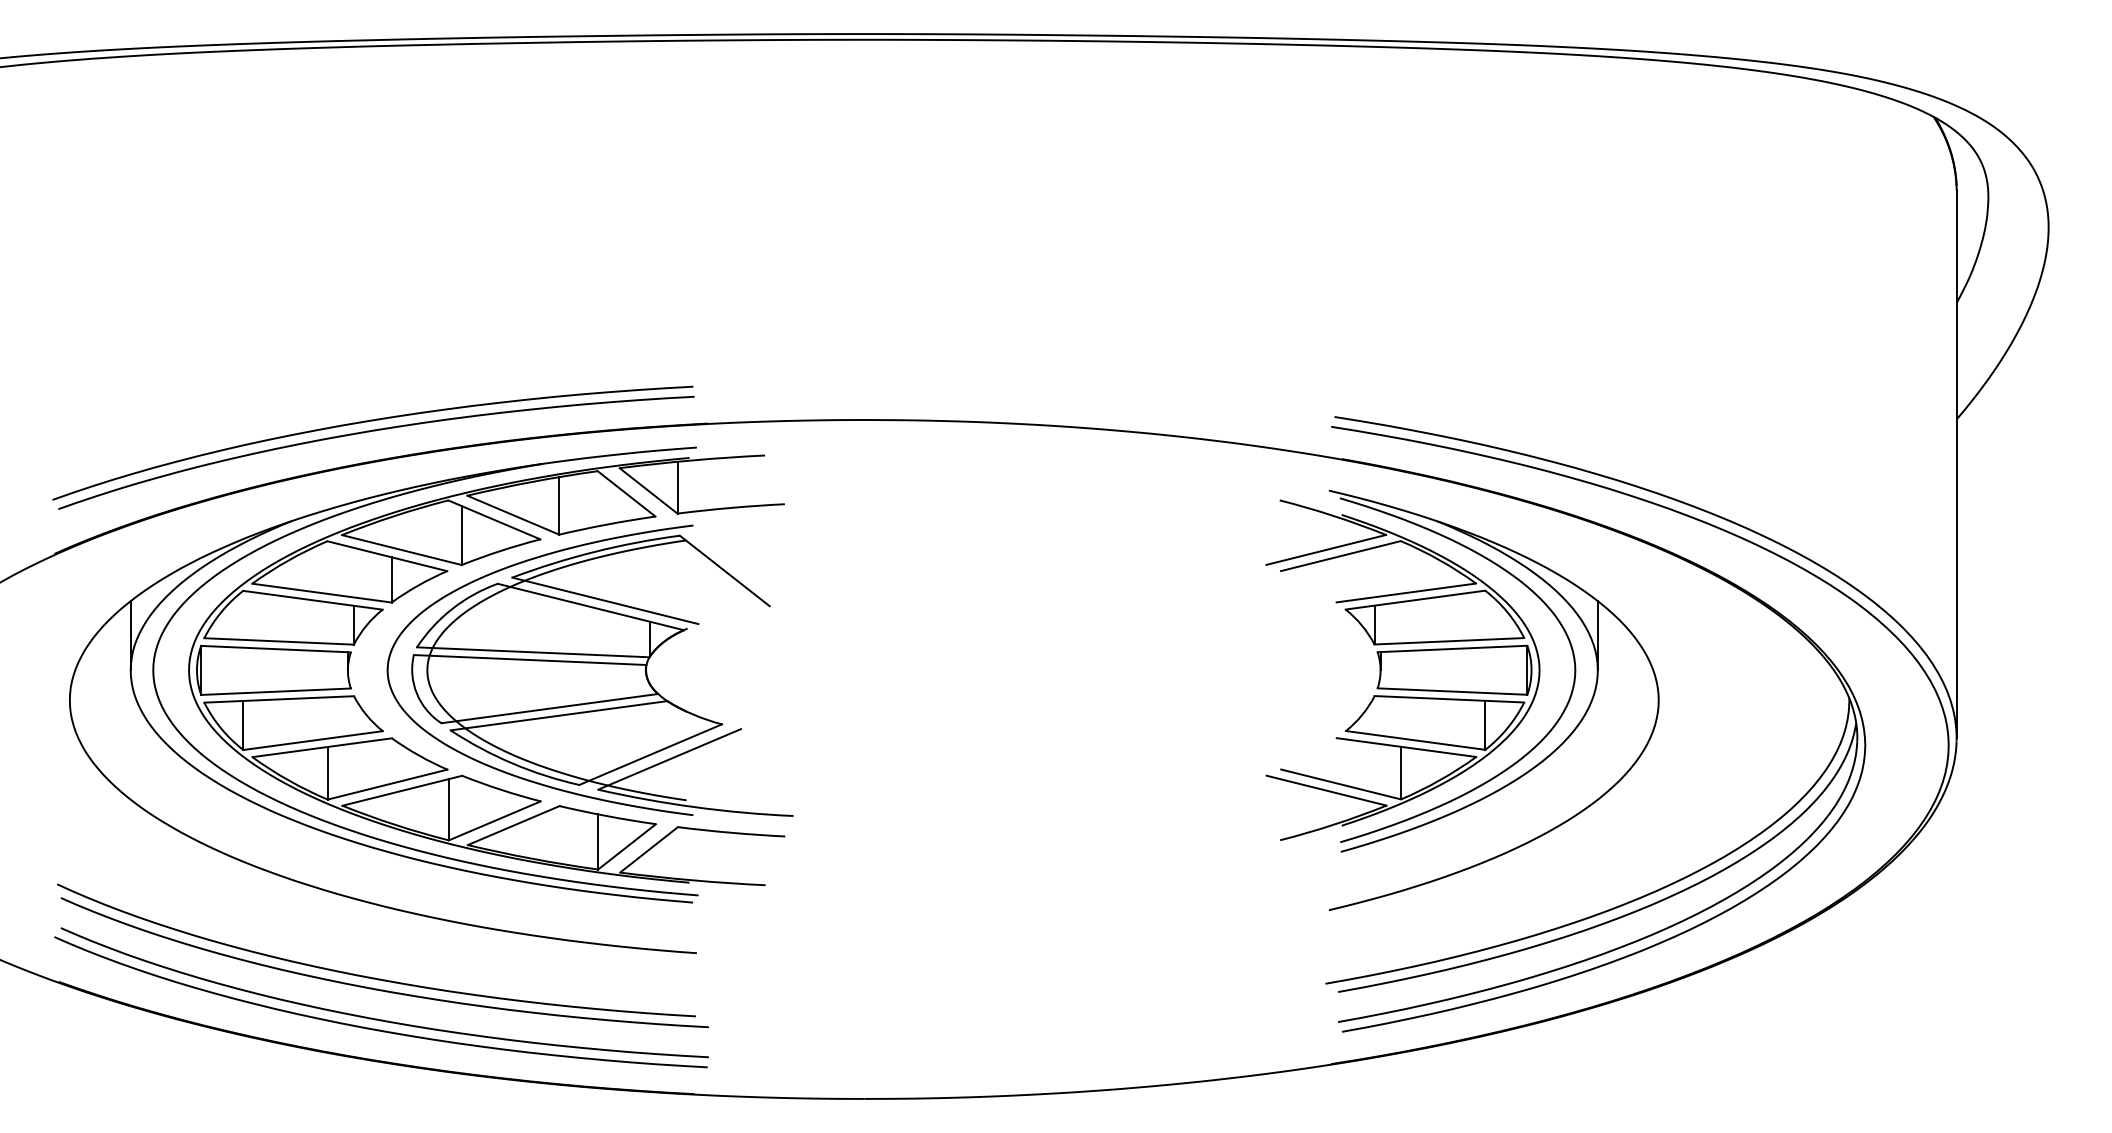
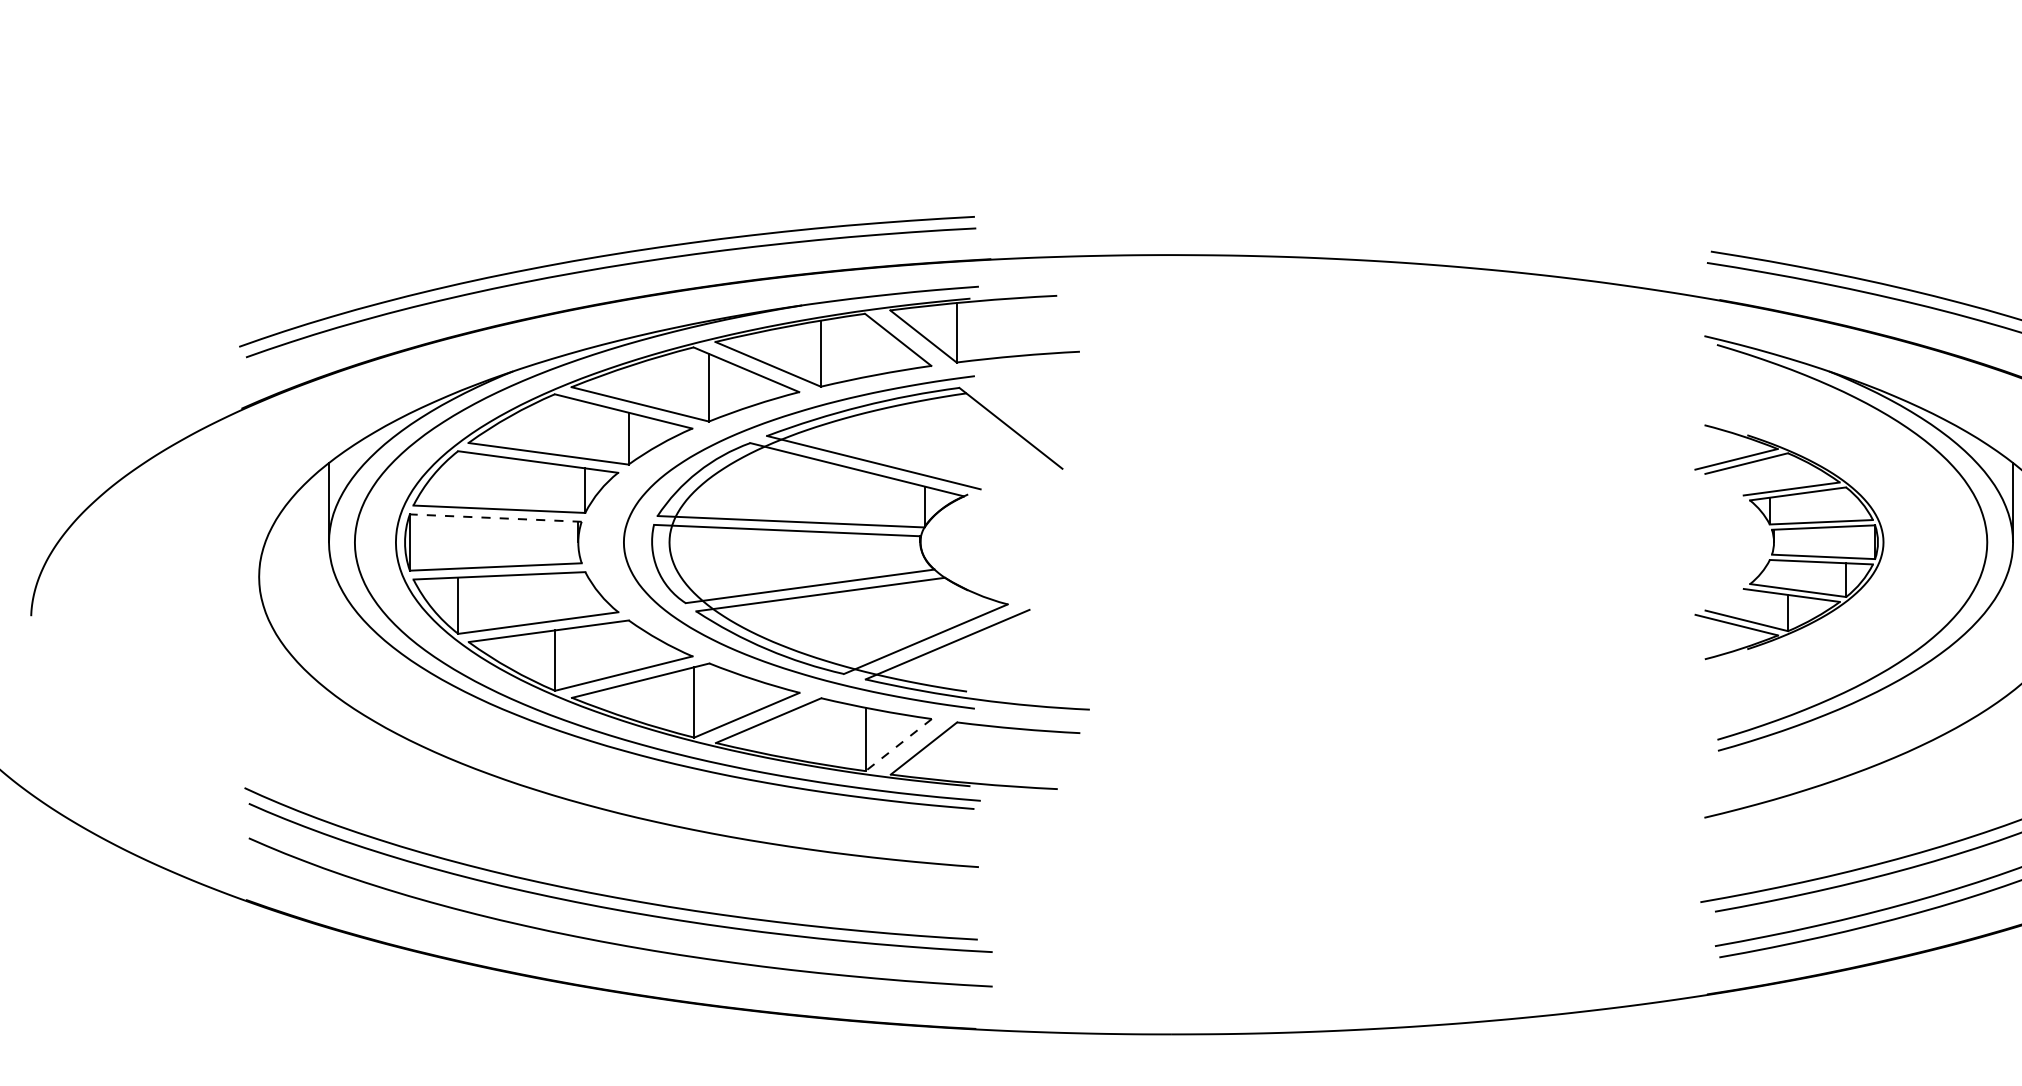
line: (276, 649) -> (496, 518), solid -> dashed
part: (1402, 669) -> (1788, 541), size x0.6
line: (627, 846) -> (899, 744), solid -> dashed
curve: (375, 1028) -> (609, 953), removed

